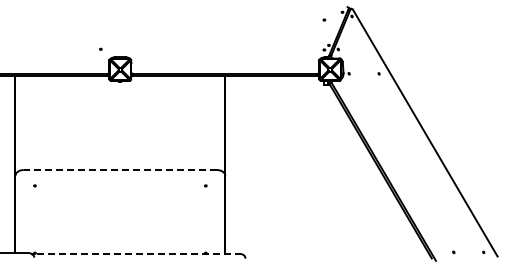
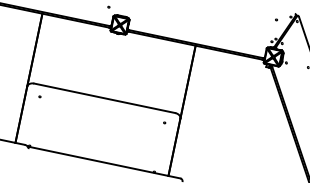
line: (120, 170) -> (104, 98), dashed -> solid
line: (138, 254) -> (105, 162), dashed -> solid

